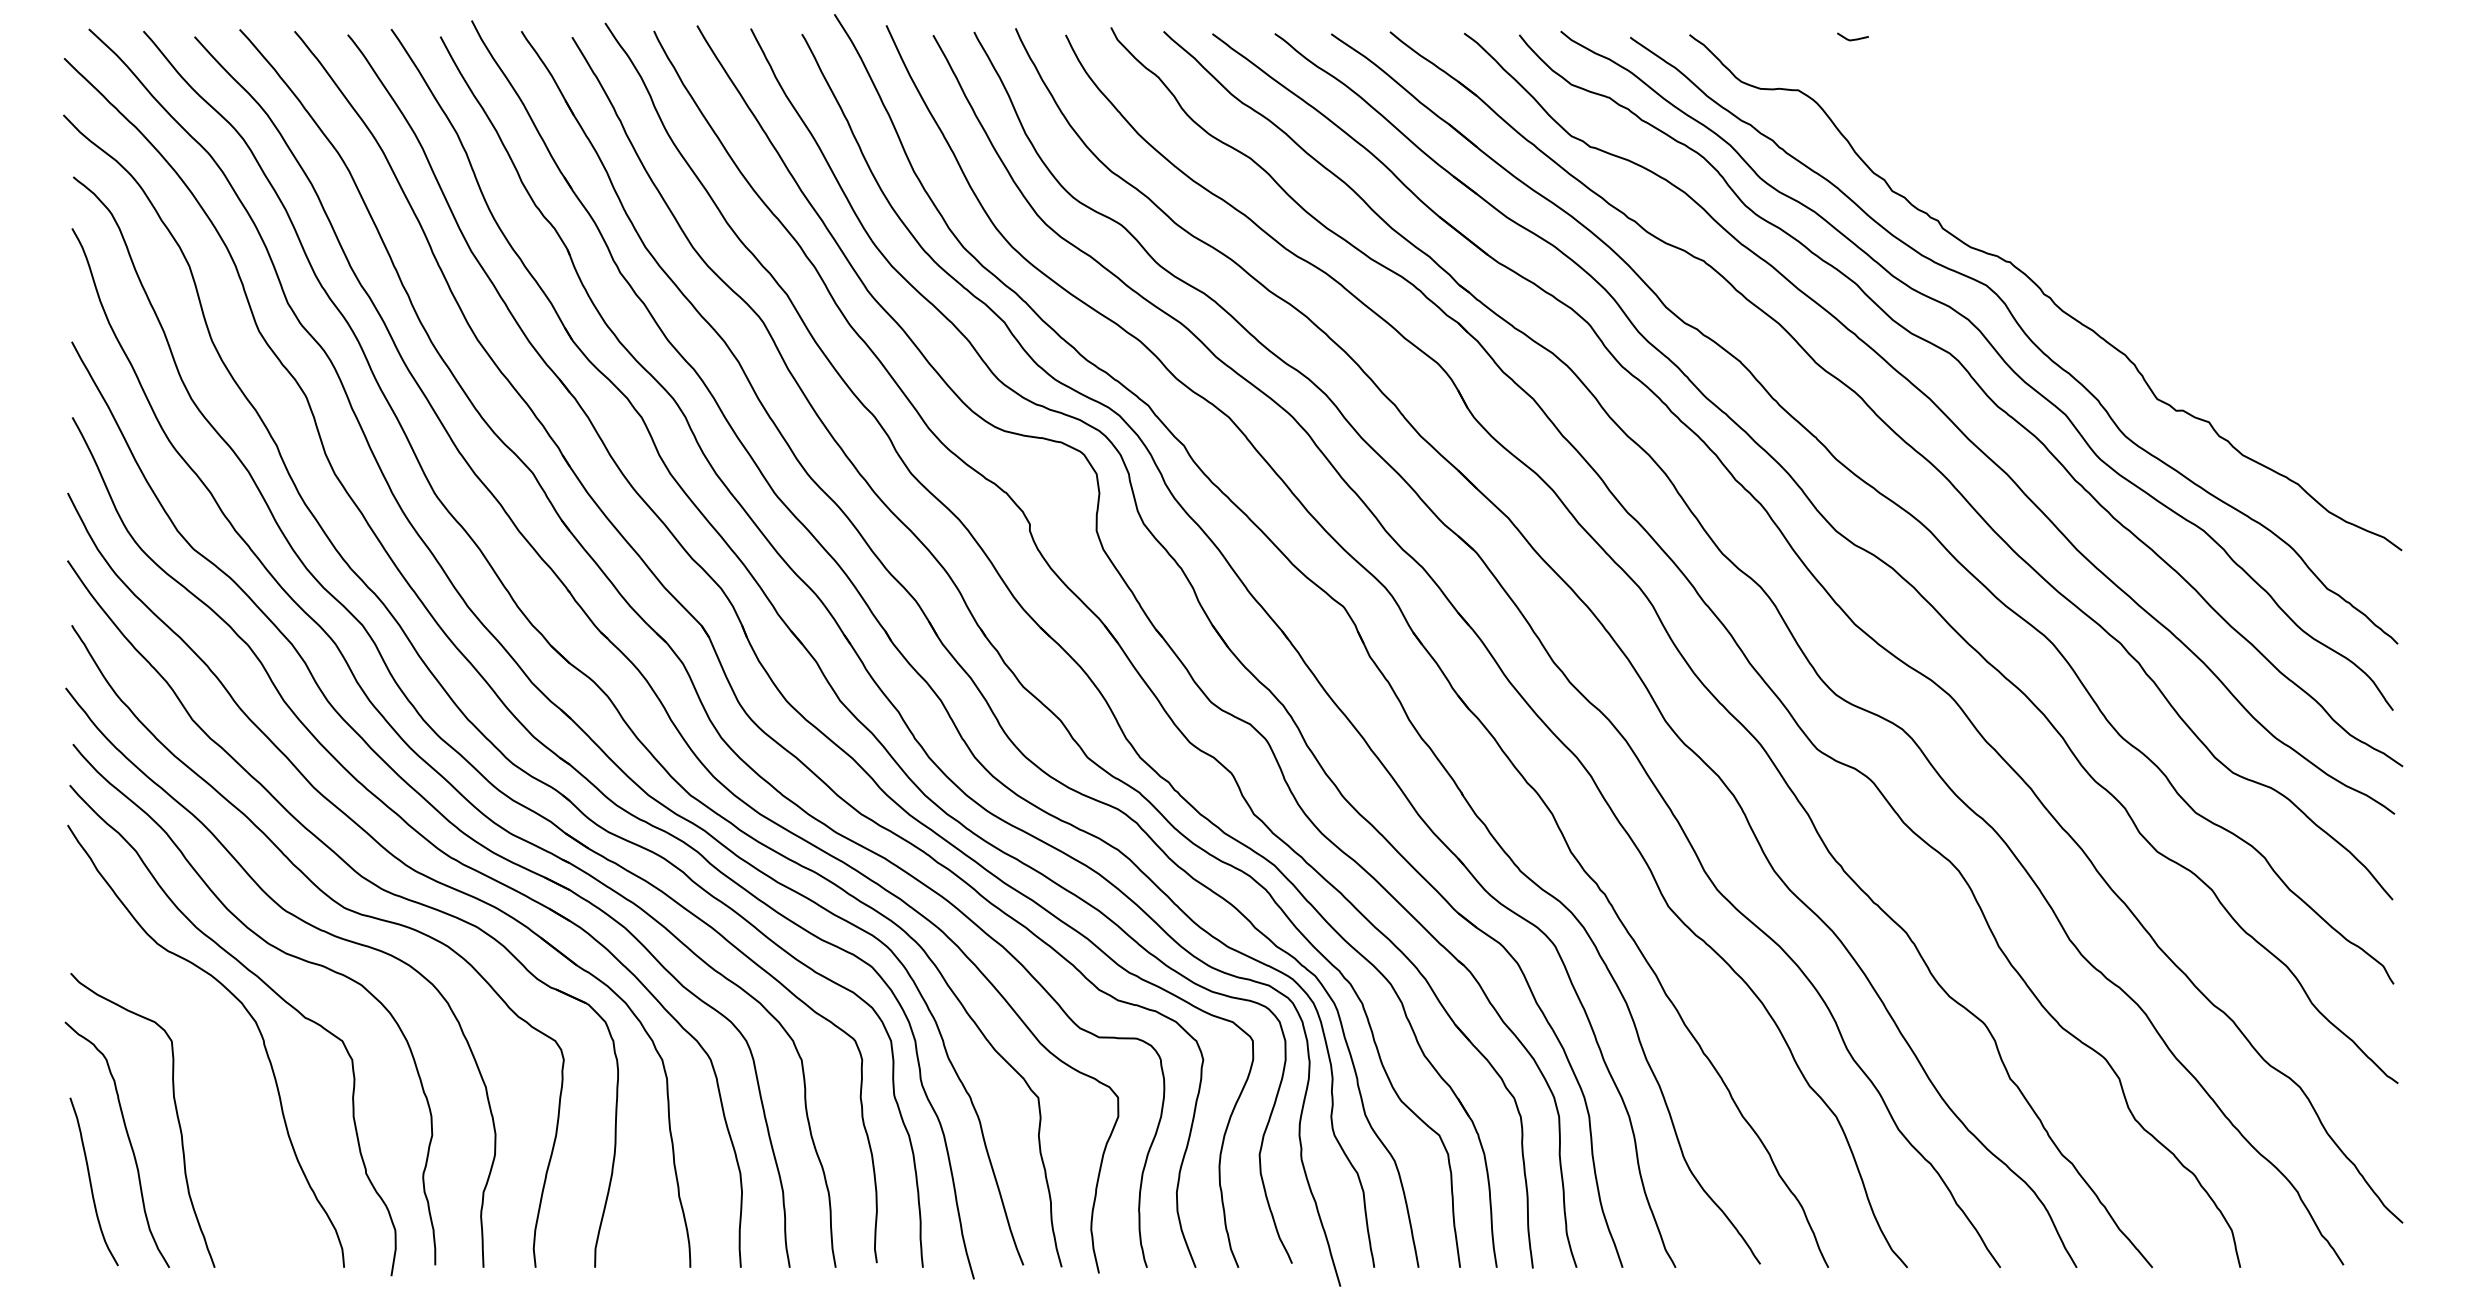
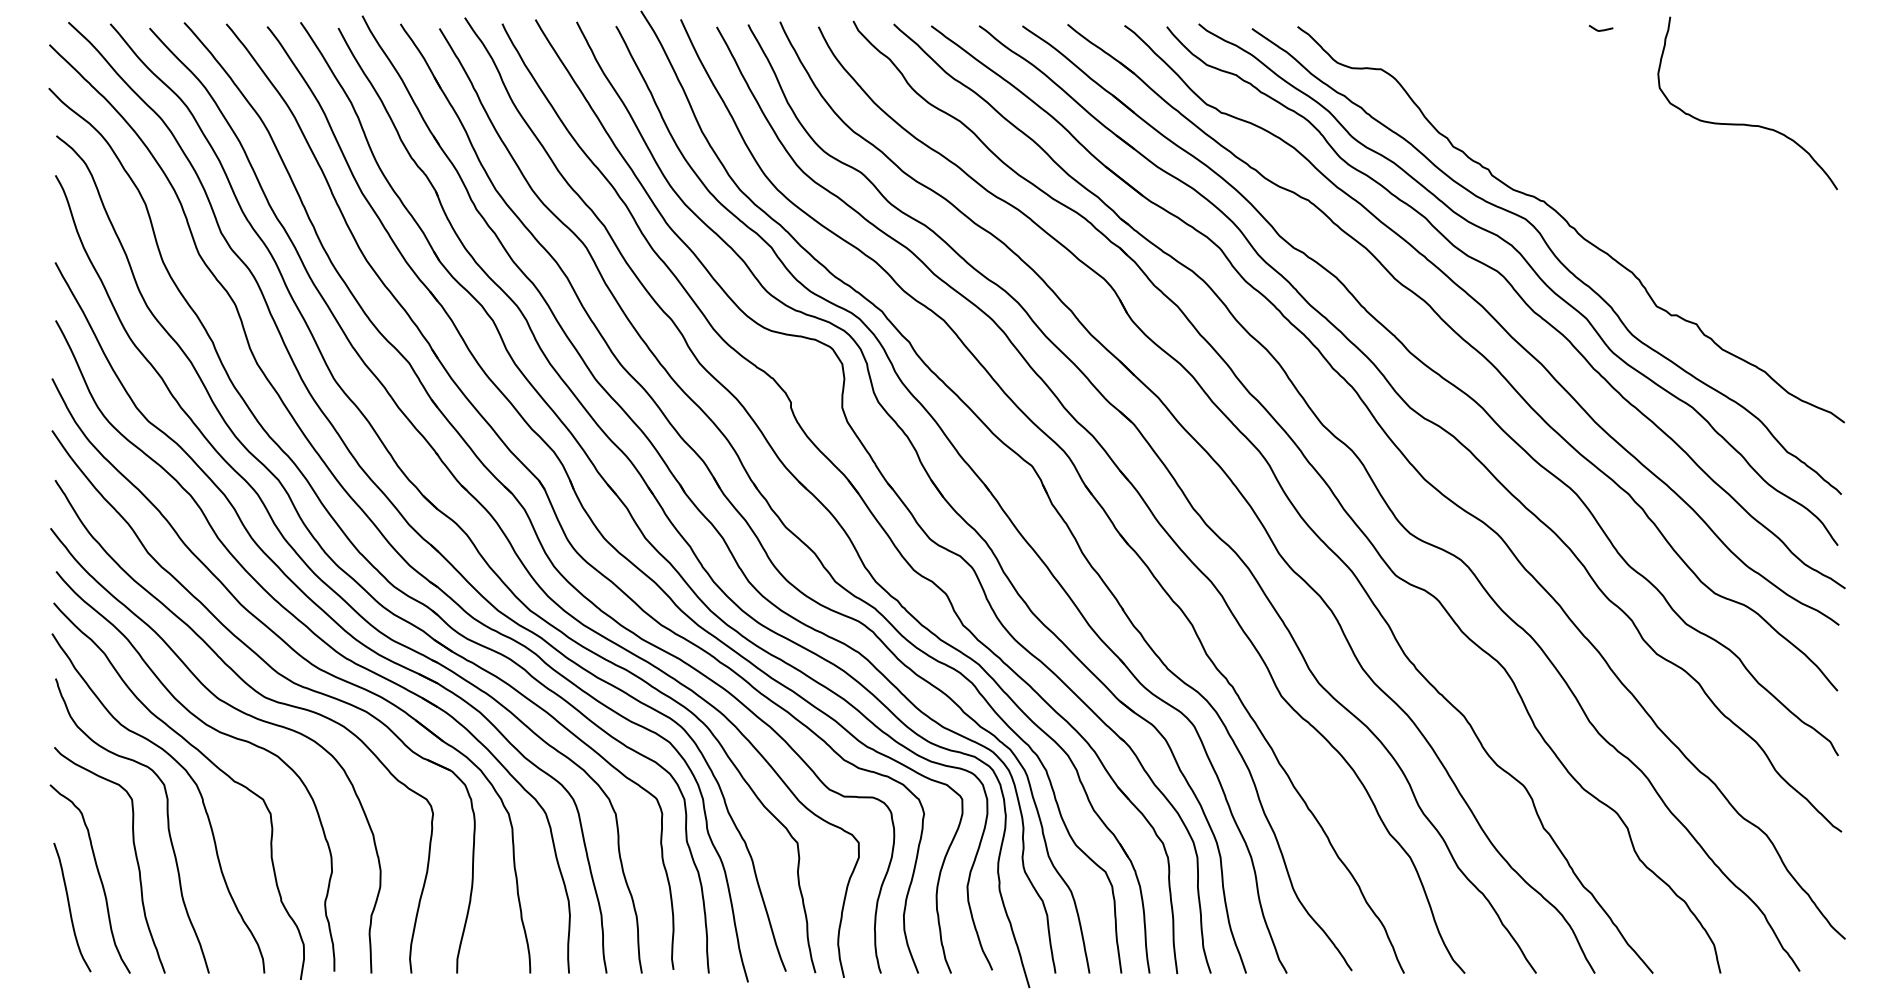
line: (1852, 38) -> (1600, 29), moved
curve: (2271, 160) -> (1744, 123), added
curve: (217, 1075) -> (167, 825), added

